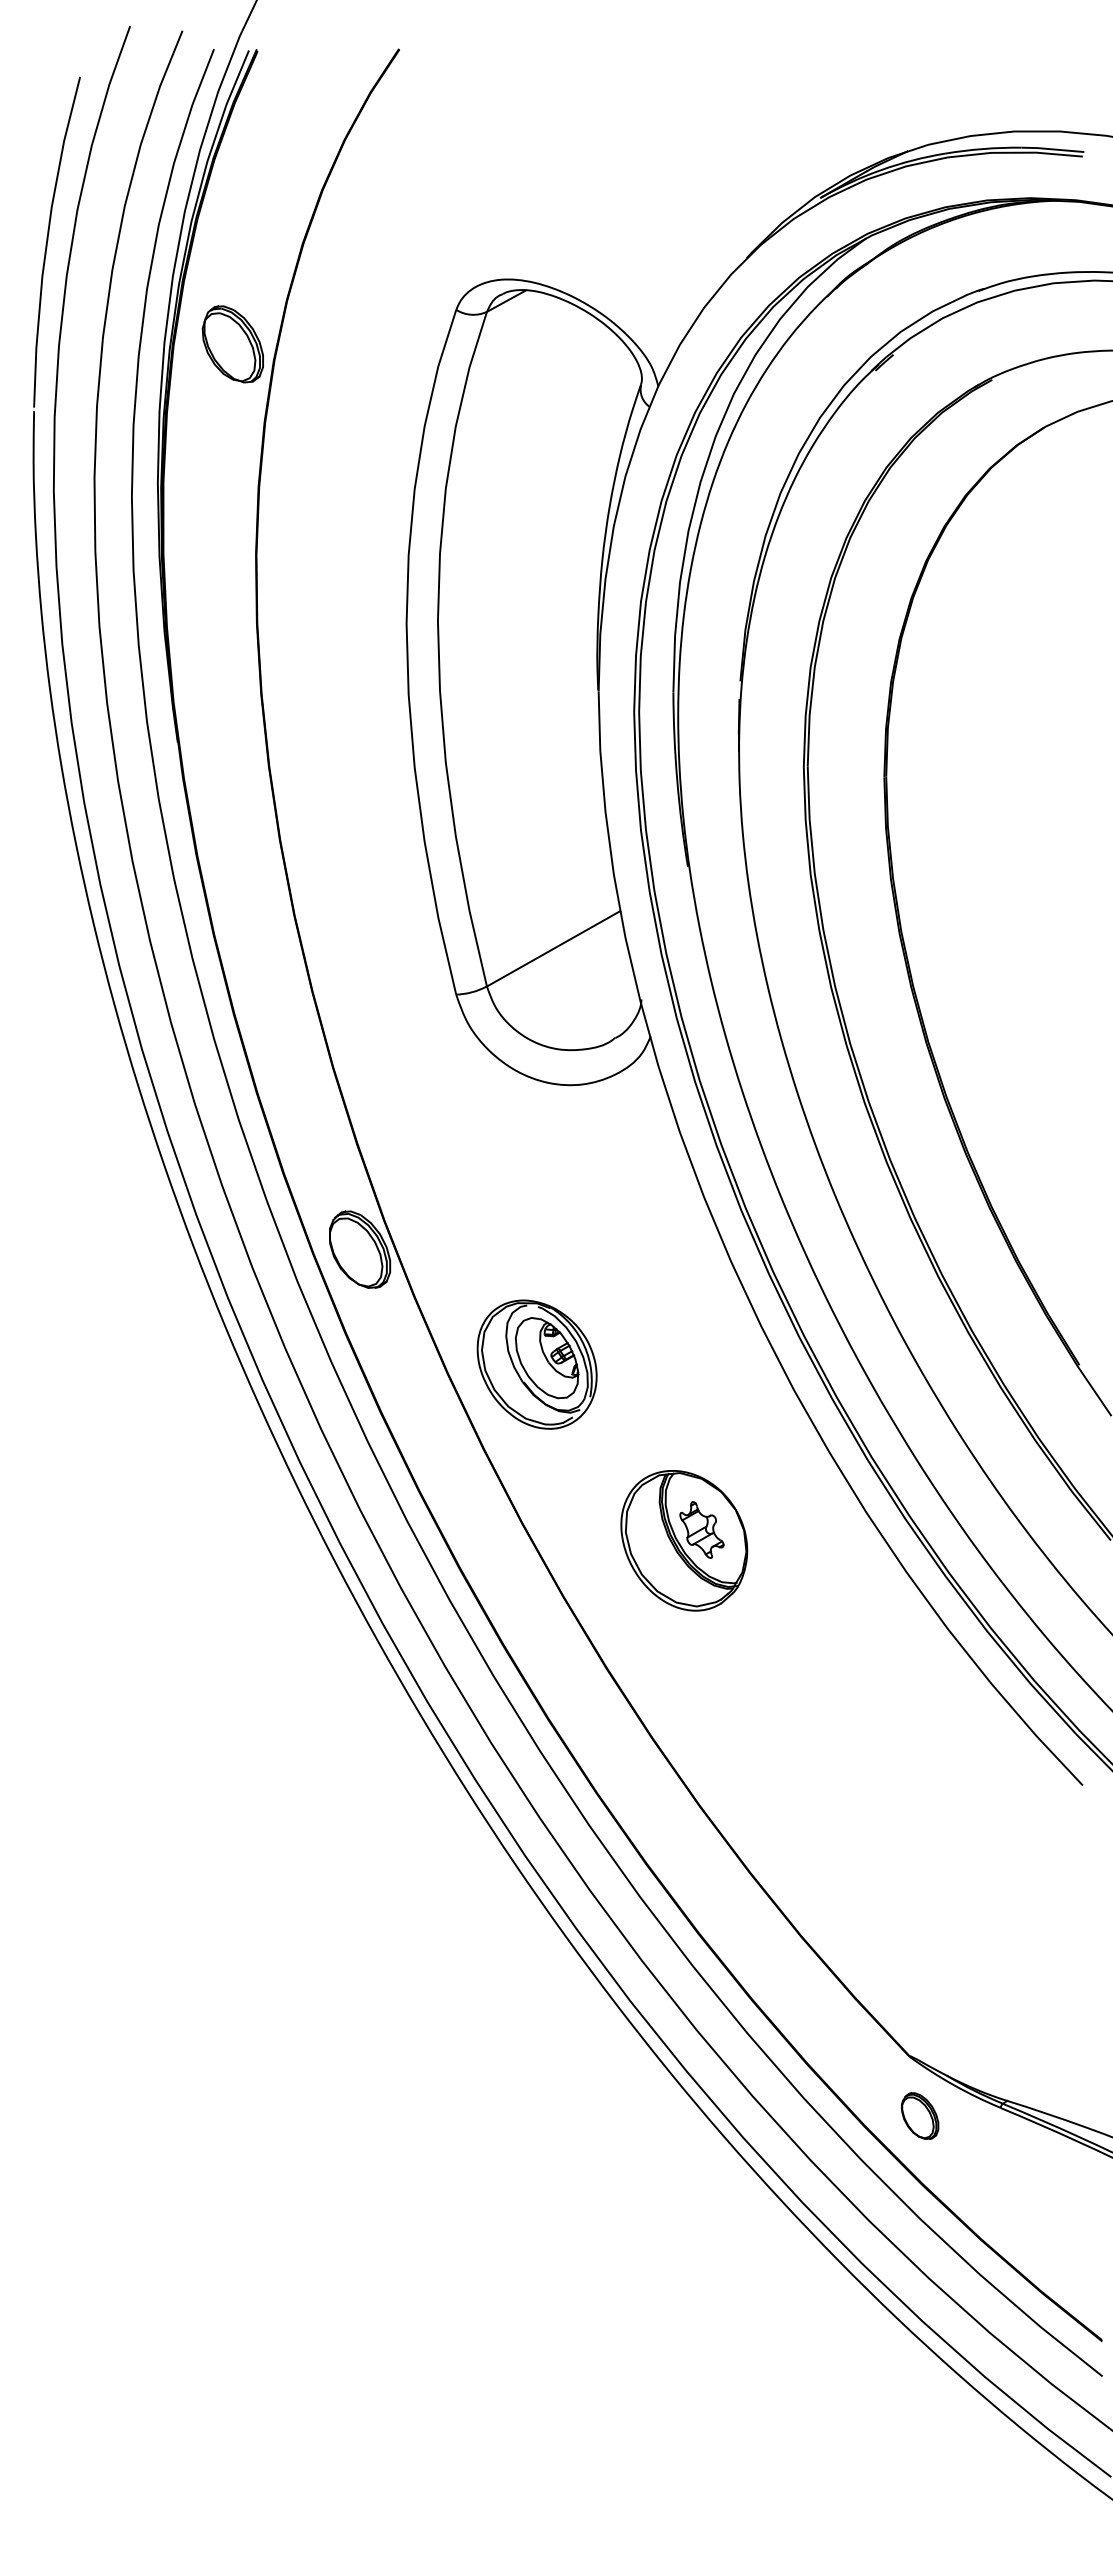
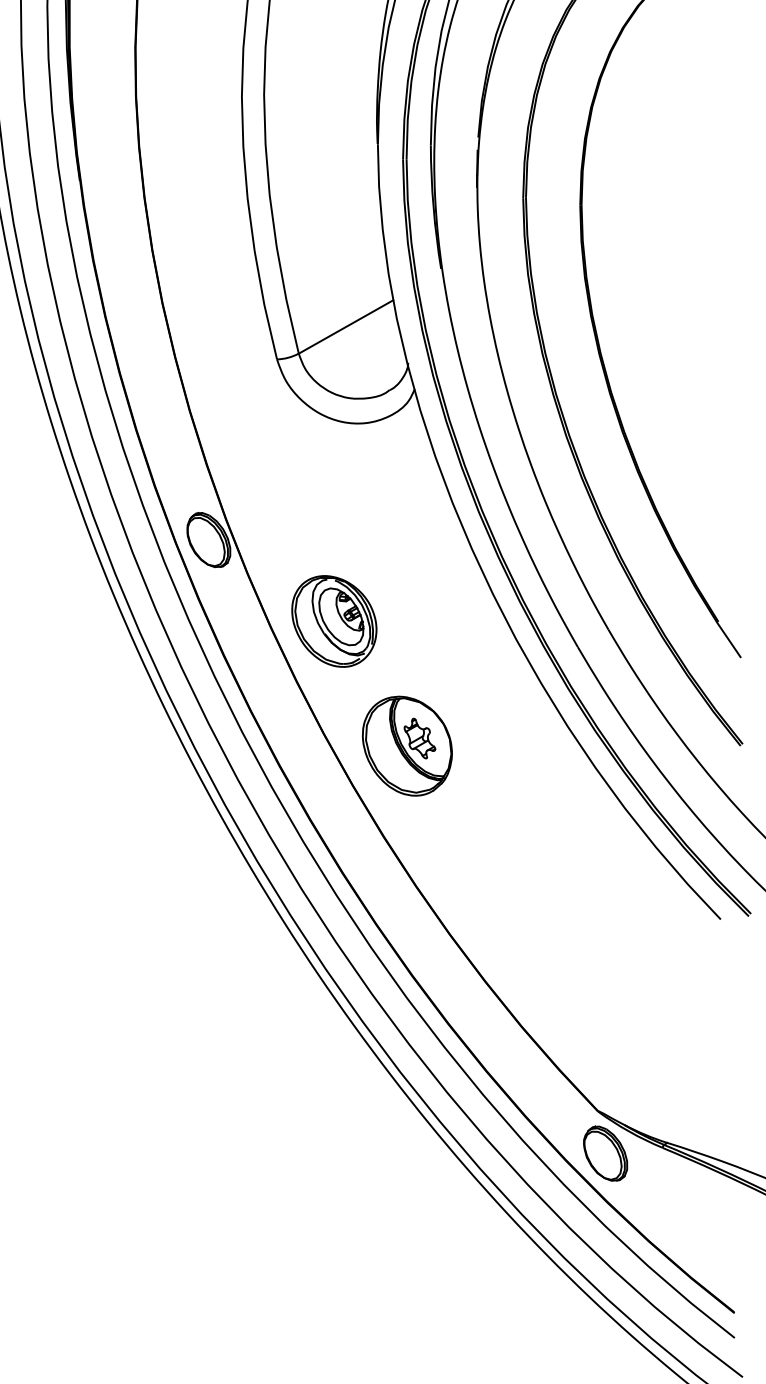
part: (684, 1540) -> (407, 746), moved
part: (919, 2115) -> (605, 1153), size x1.67

